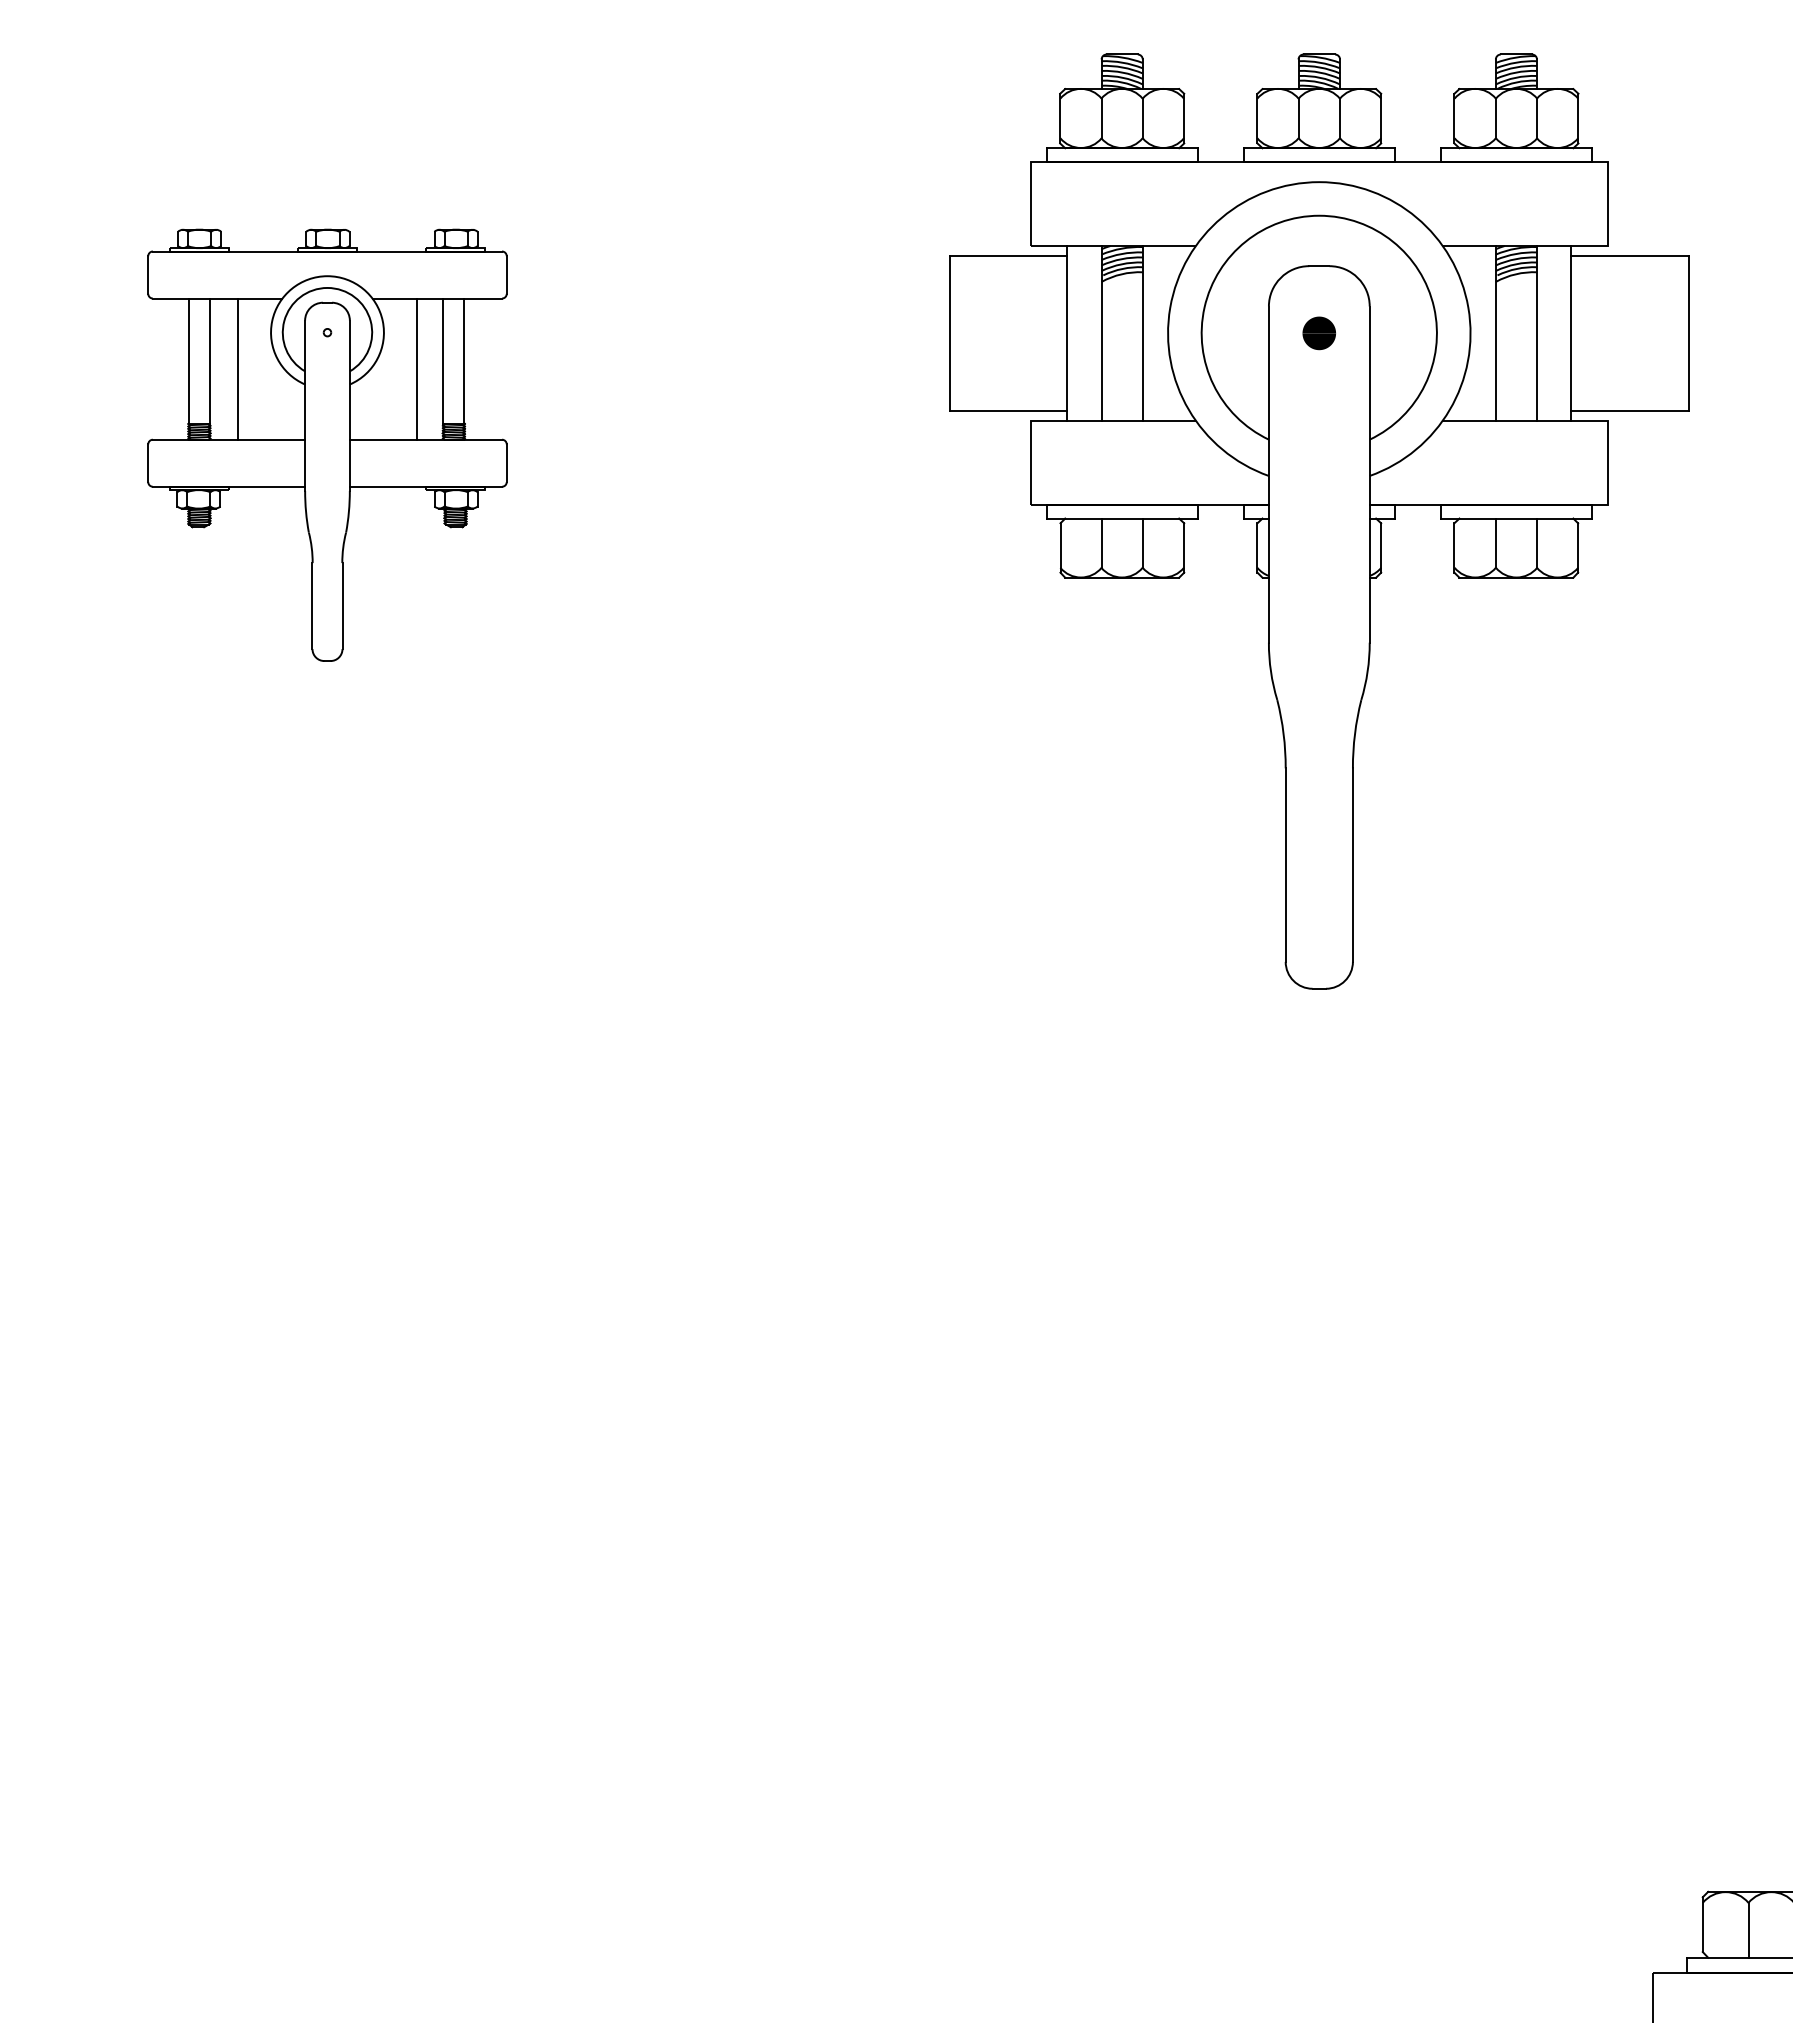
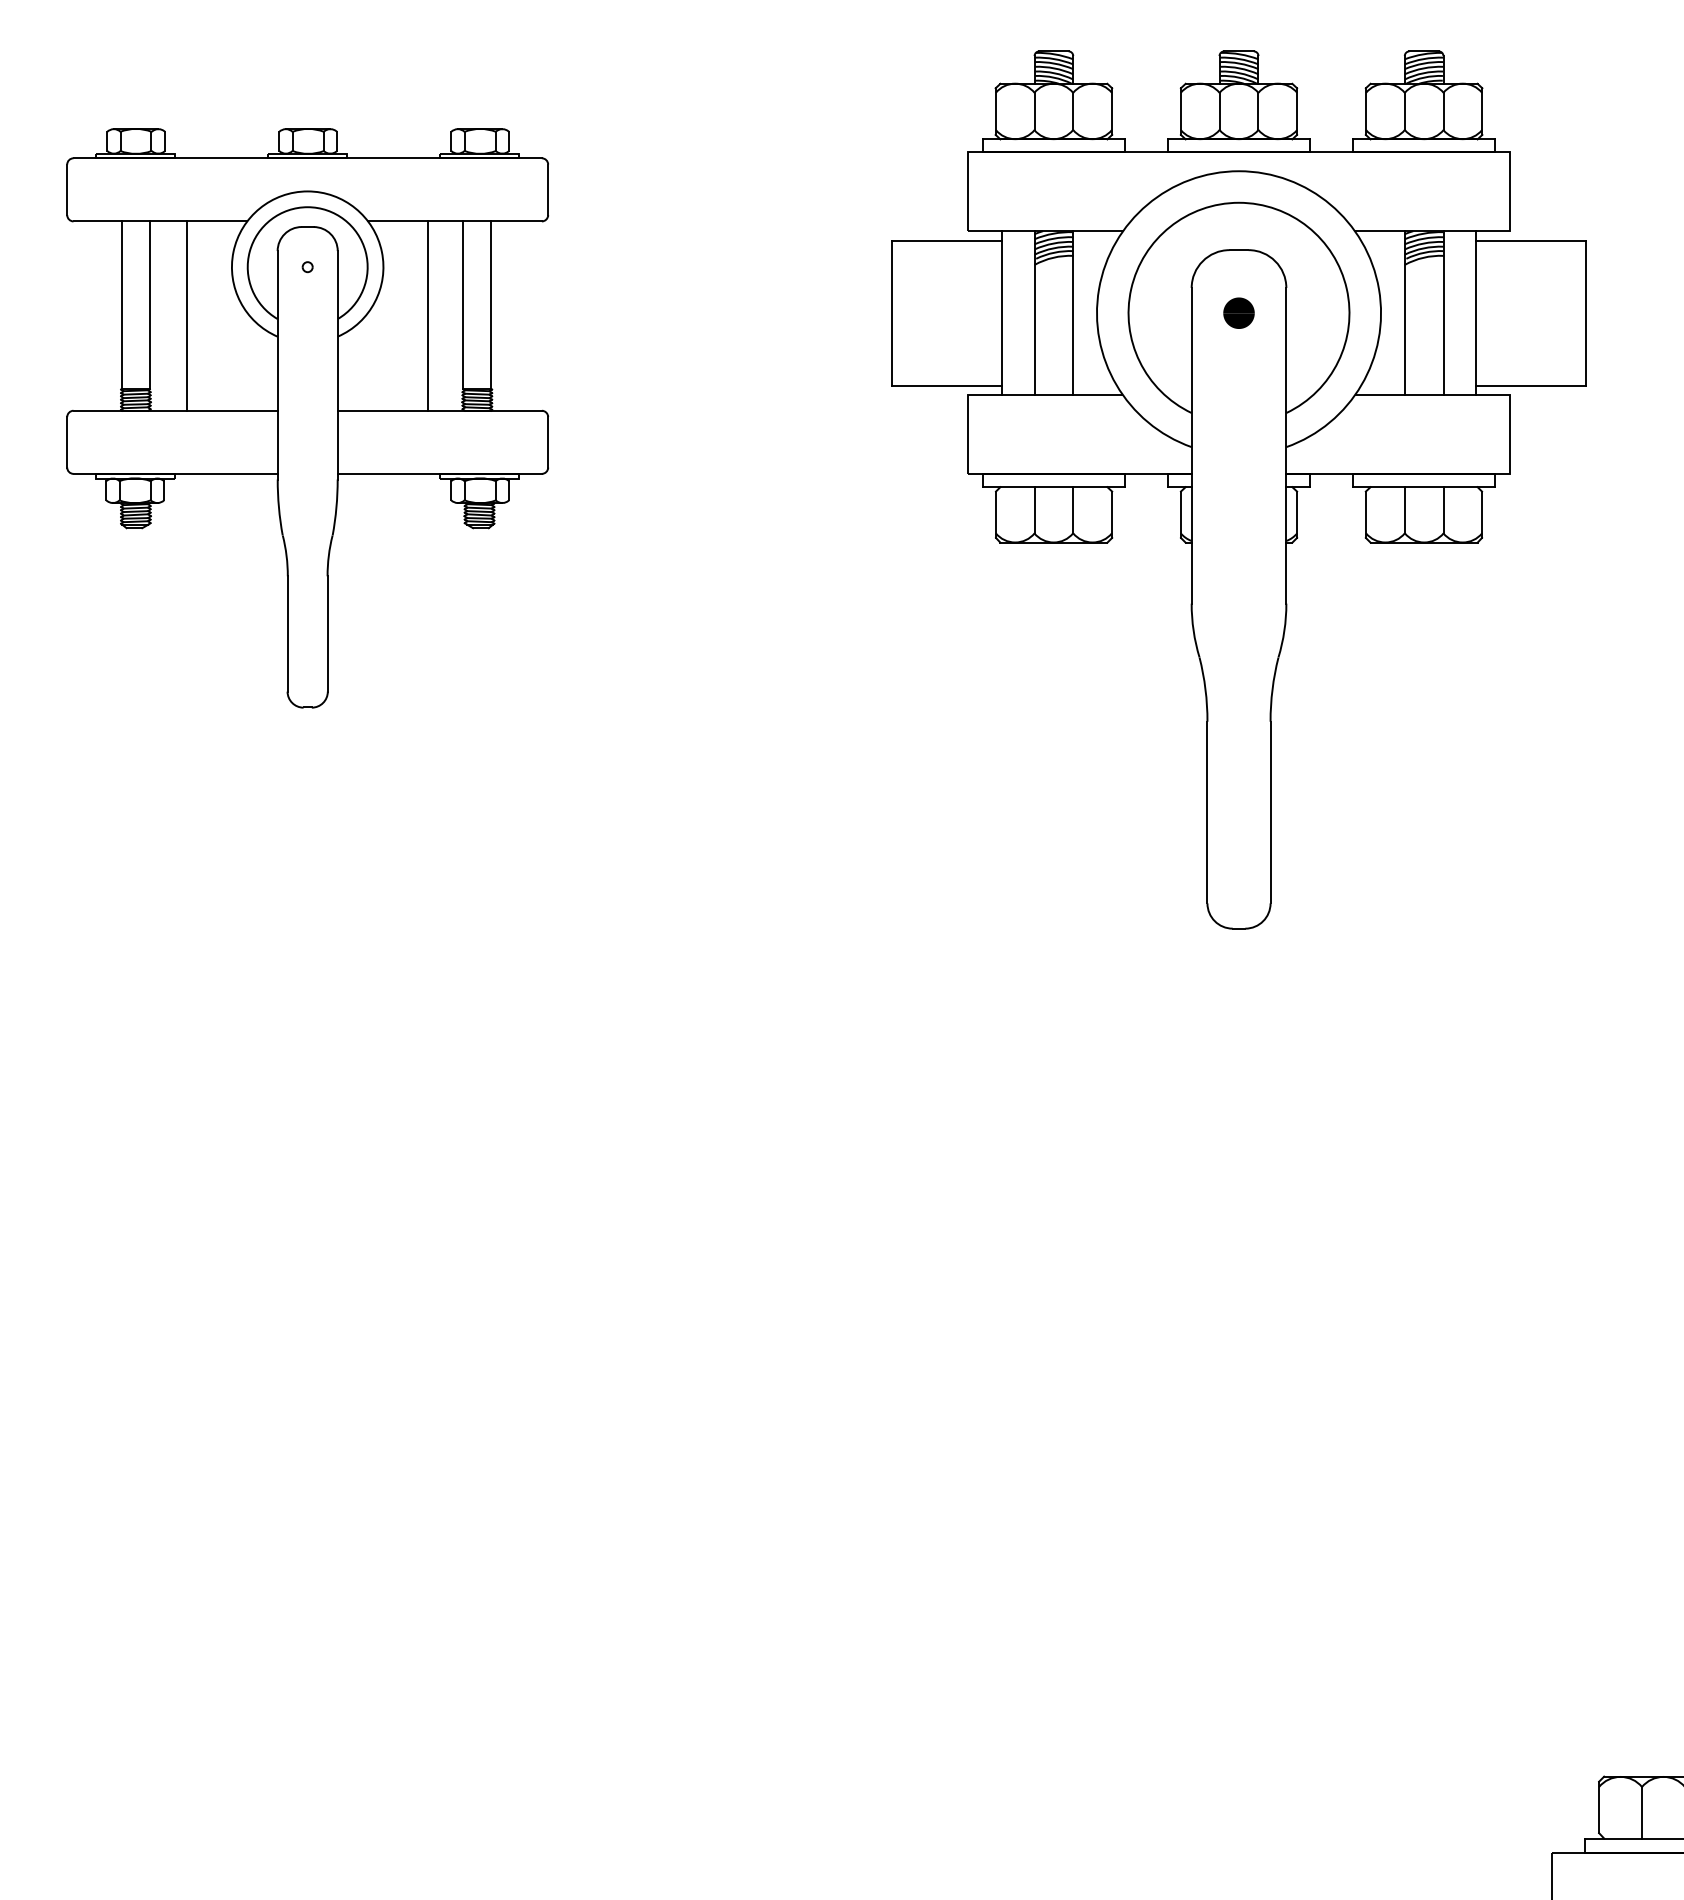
part: (327, 445) -> (307, 418), size x1.43

